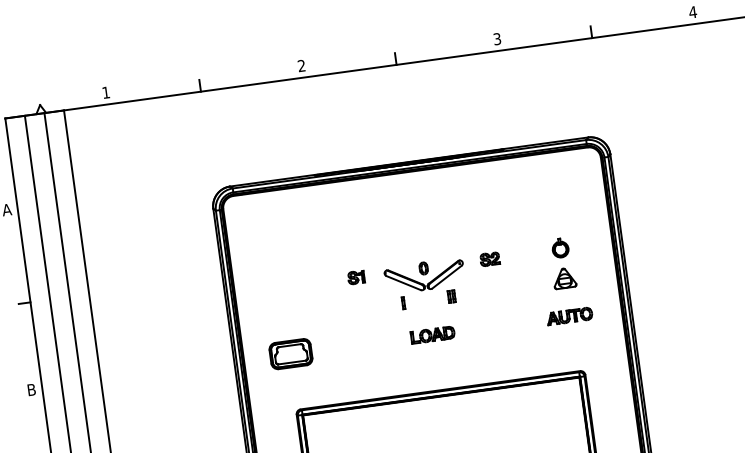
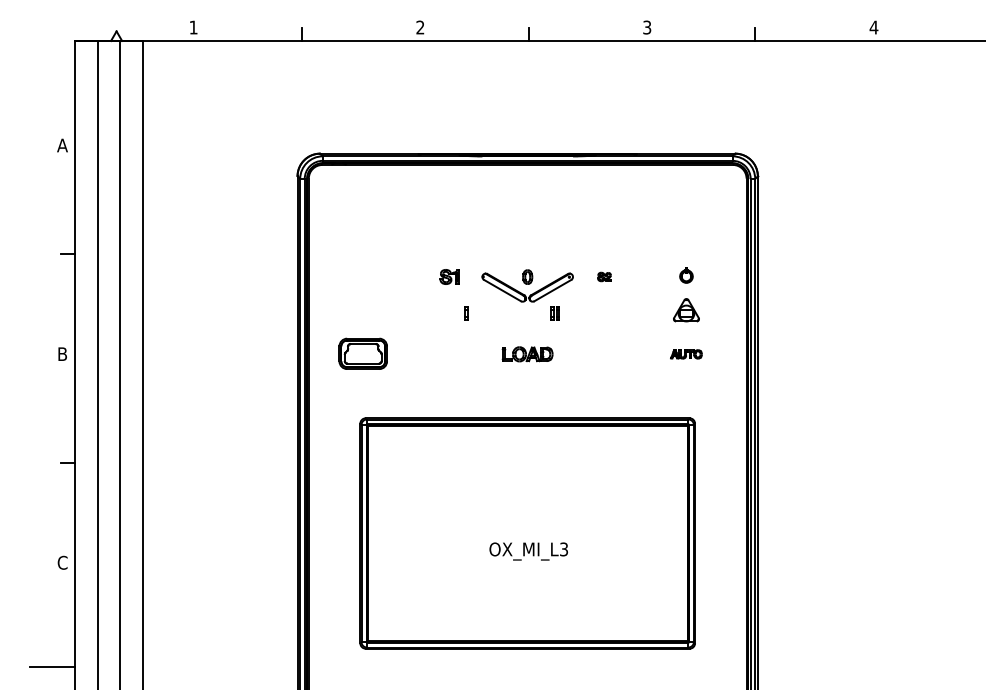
part: (560, 248) -> (686, 275), size x0.7
part: (489, 258) -> (604, 276), size x0.6
part: (403, 303) -> (466, 313), moved
part: (569, 316) -> (686, 354), size x0.6

